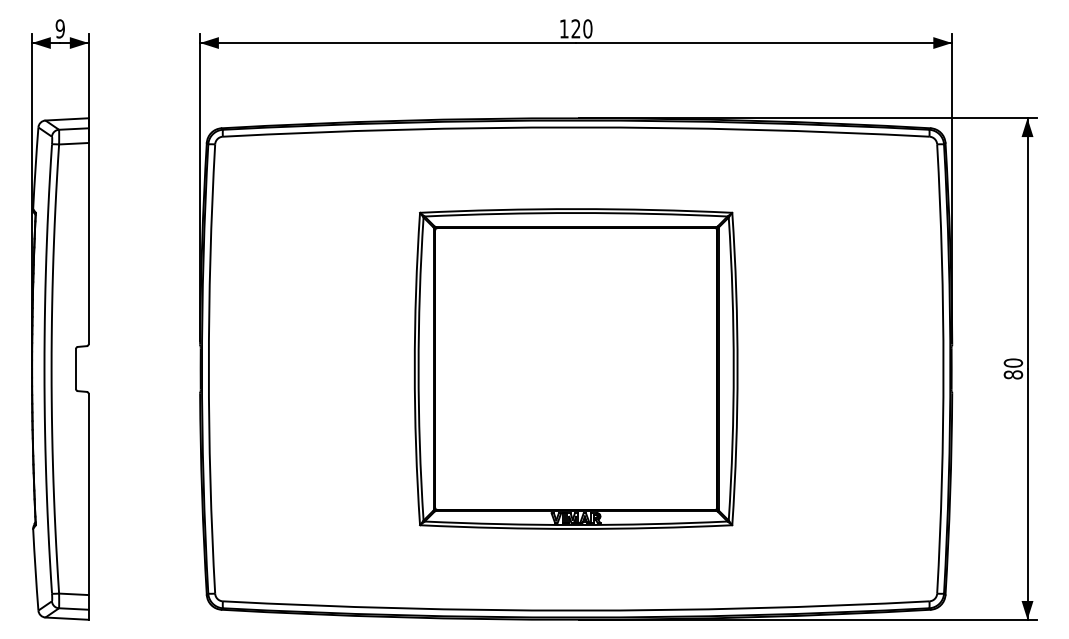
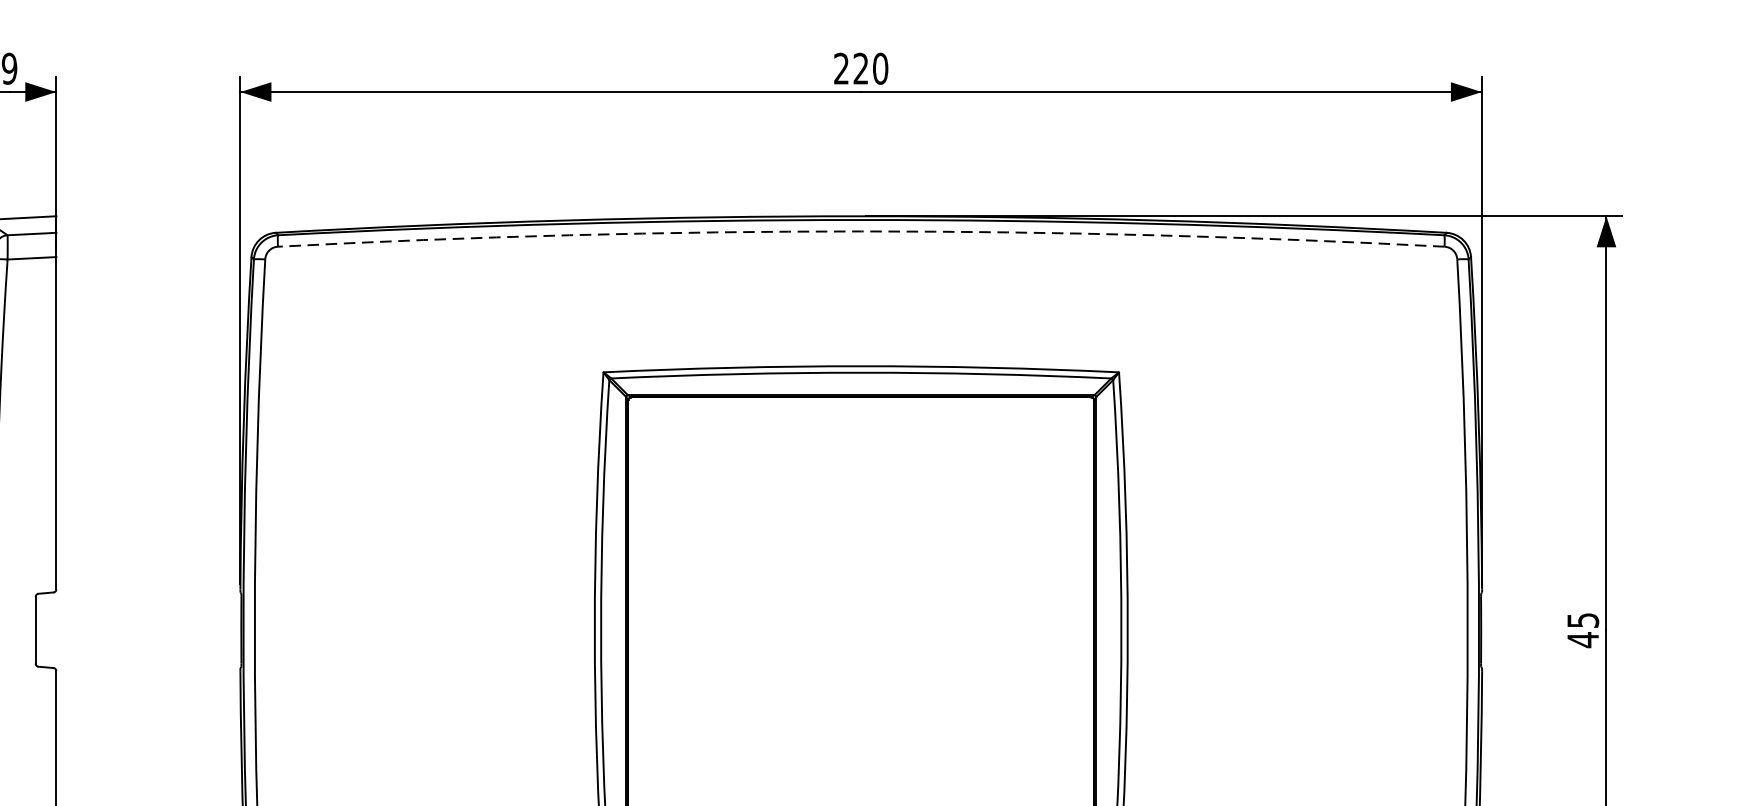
text: (563, 28) -> (840, 68), 120 -> 220
arc: (576, 127) -> (861, 231), solid -> dashed
text: (1013, 368) -> (1583, 629), 80 -> 45

